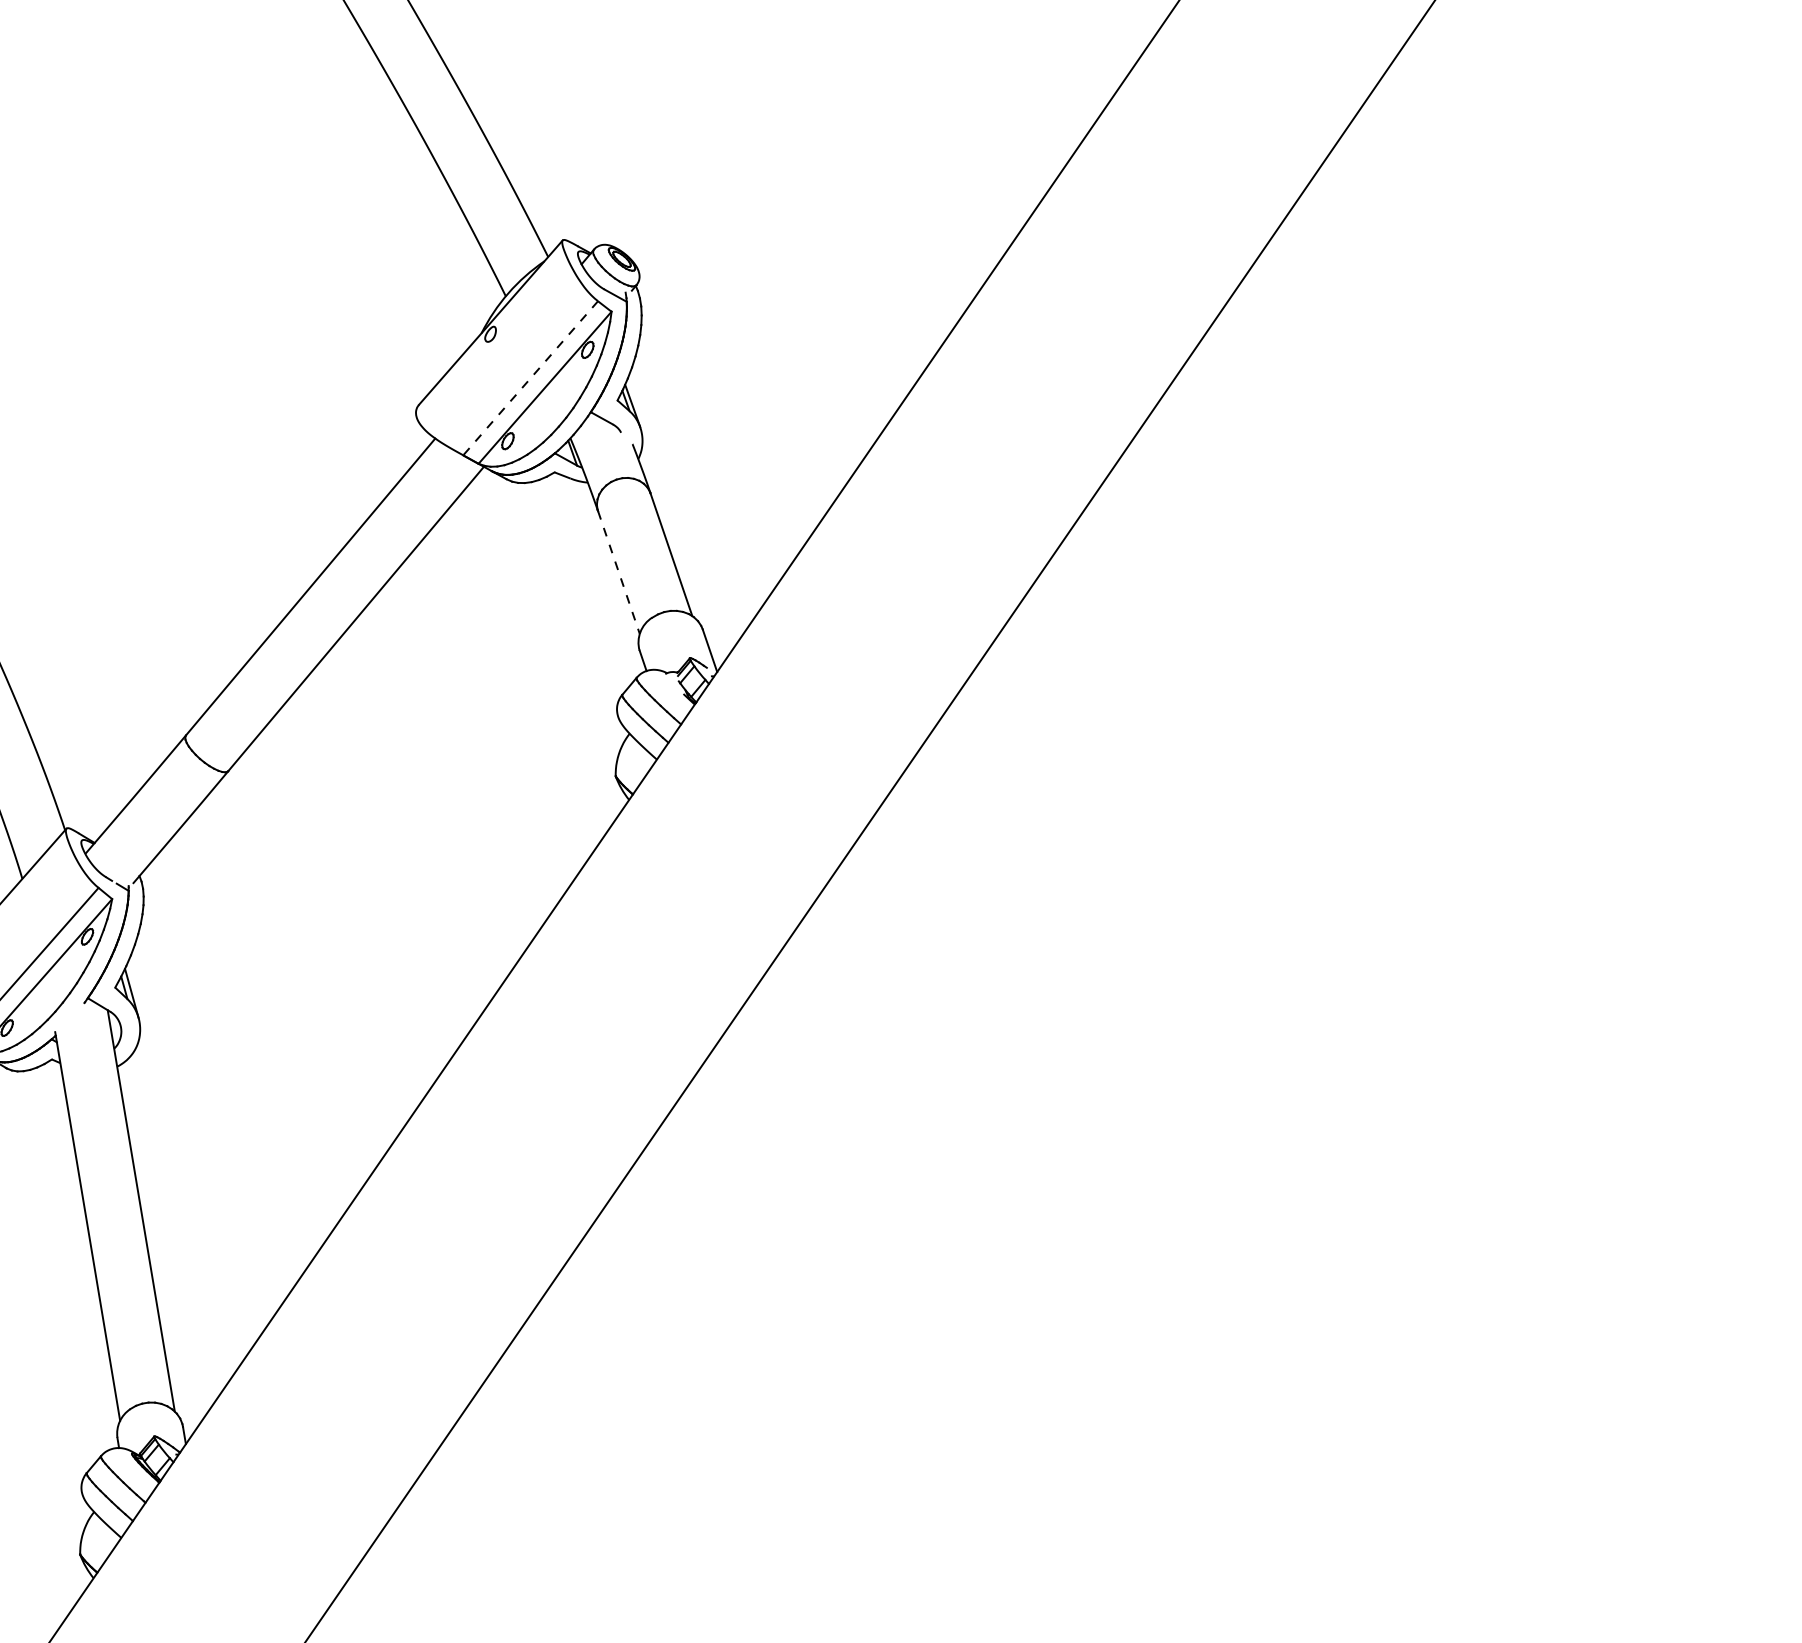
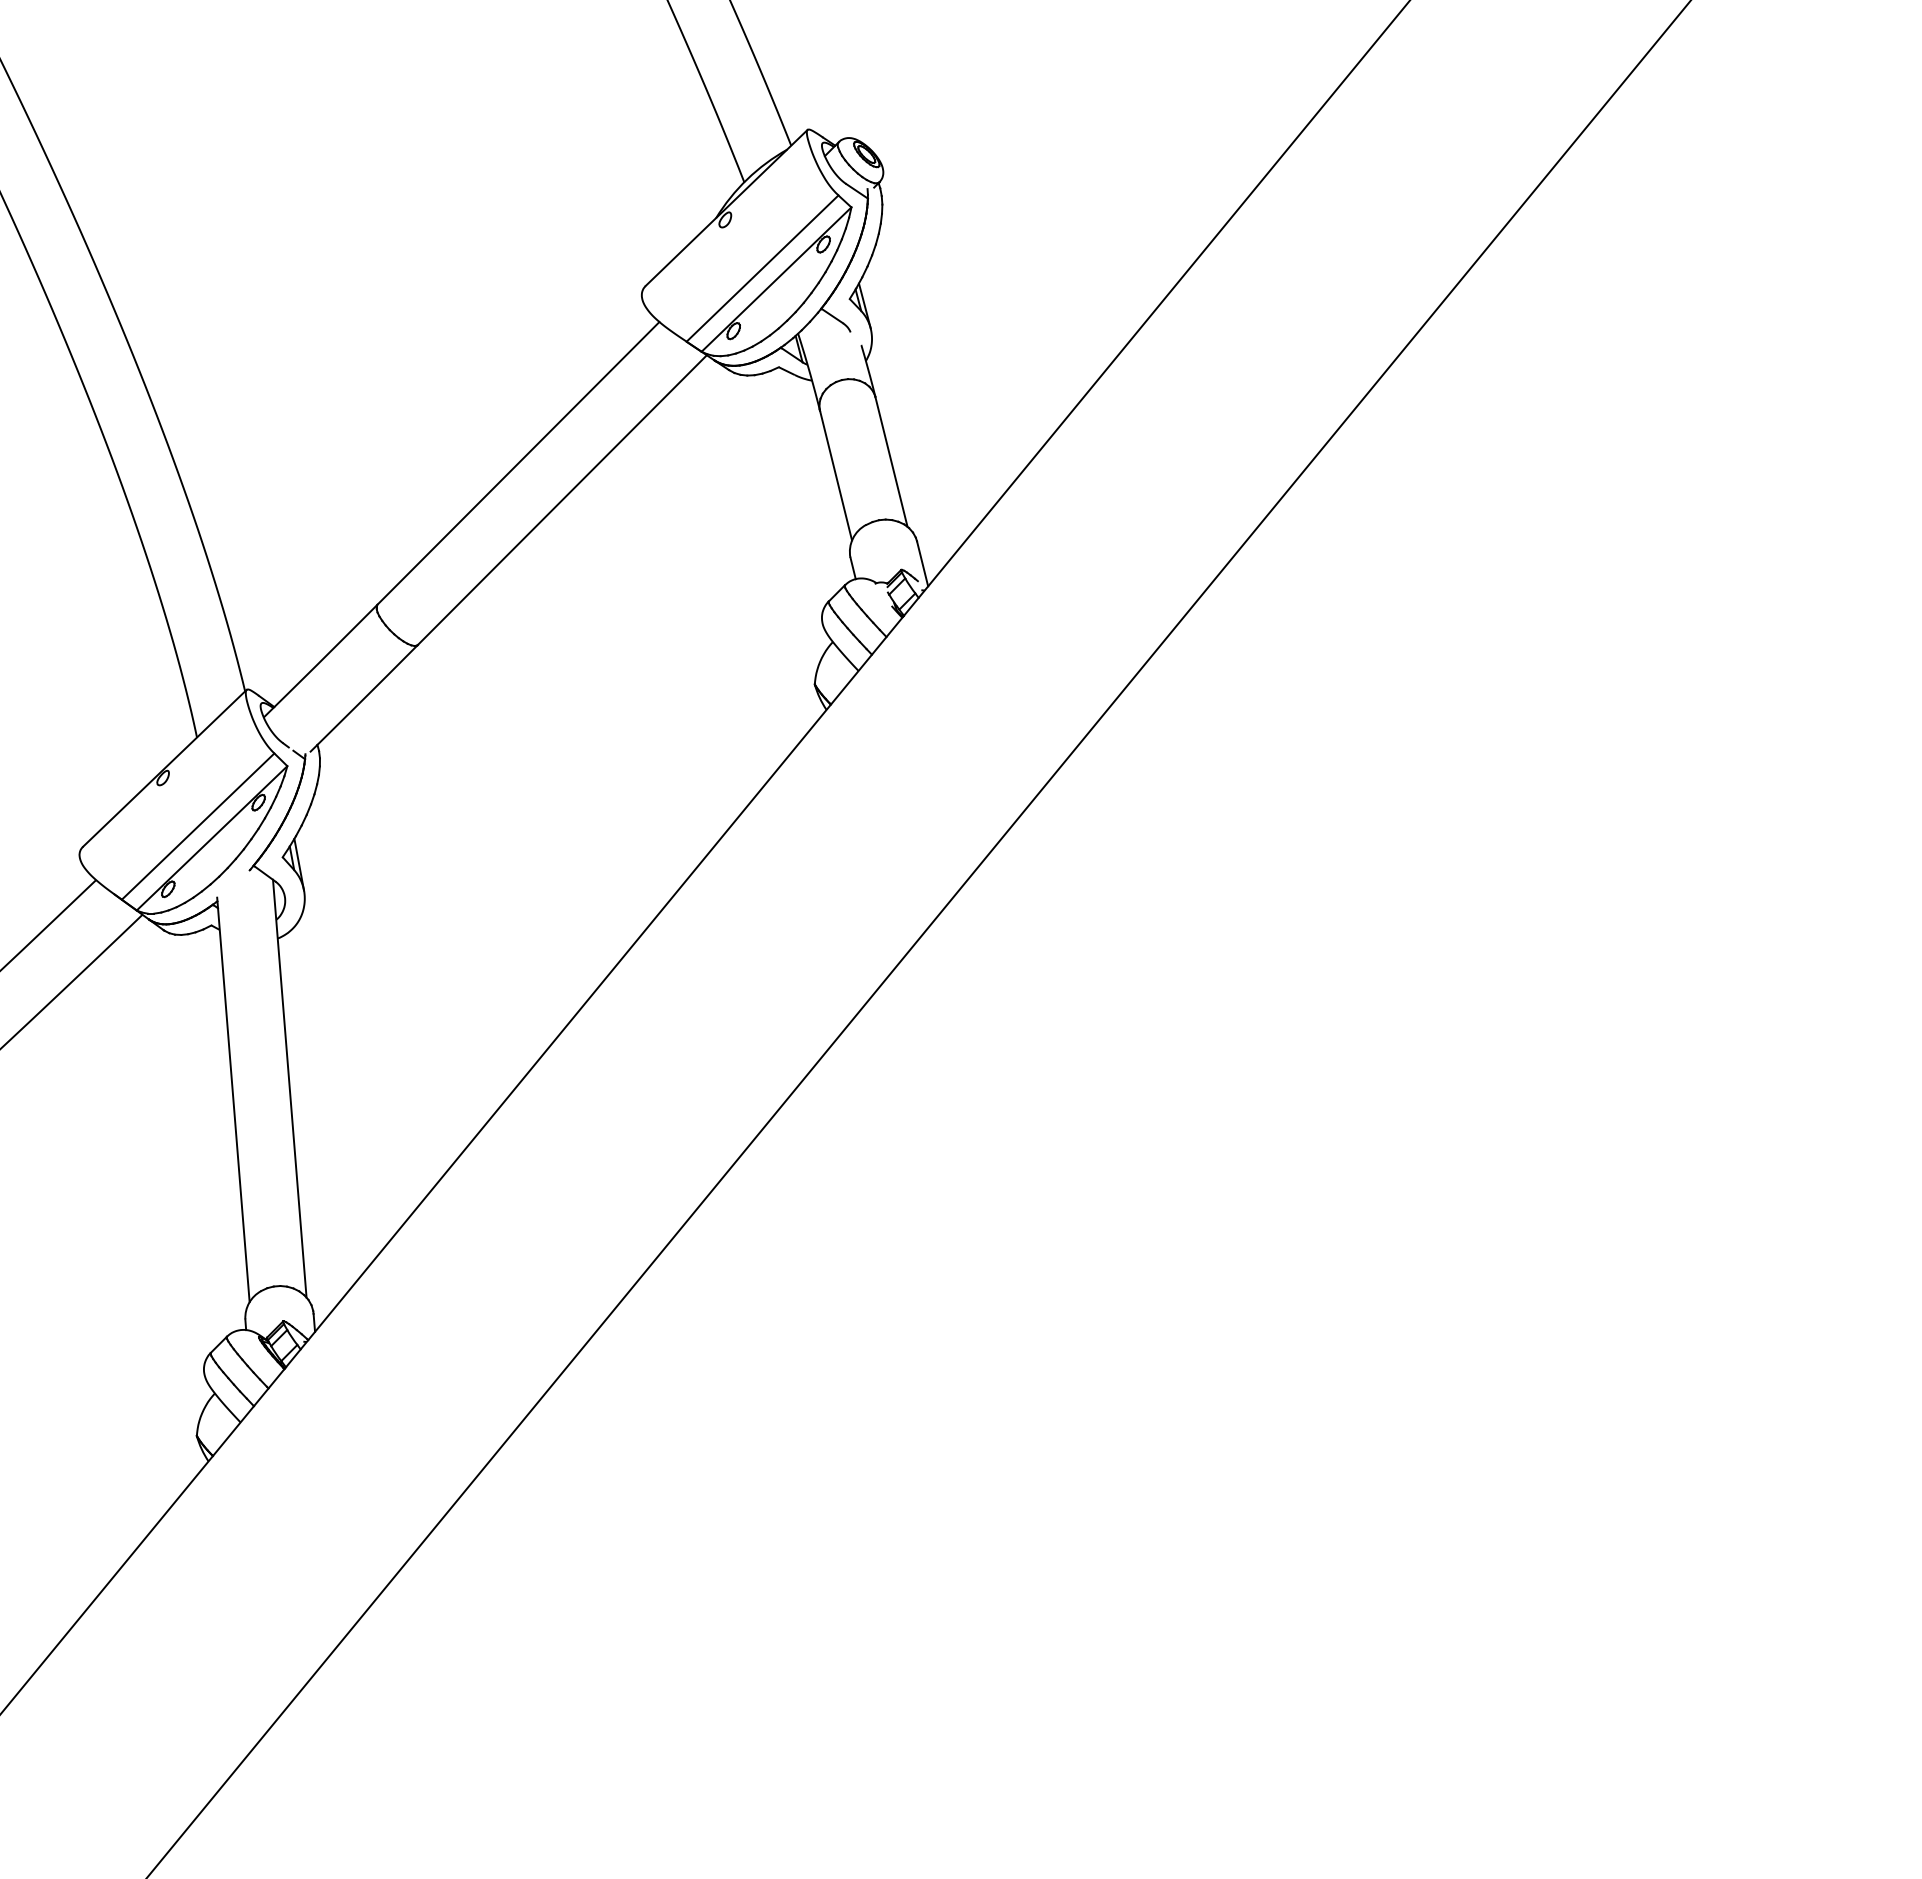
line: (530, 378) -> (762, 268), dashed -> solid
line: (619, 572) -> (836, 475), dashed -> solid

